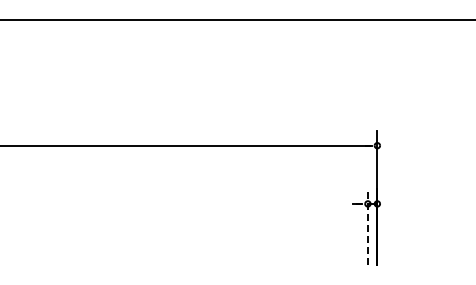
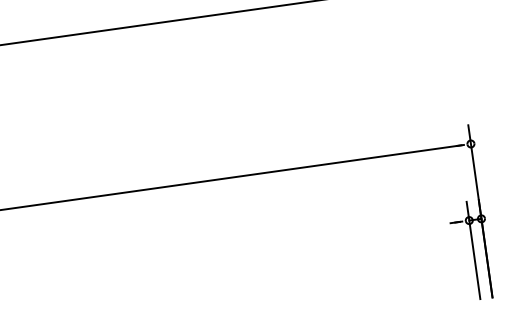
line: (367, 227) -> (473, 250), dashed -> solid

